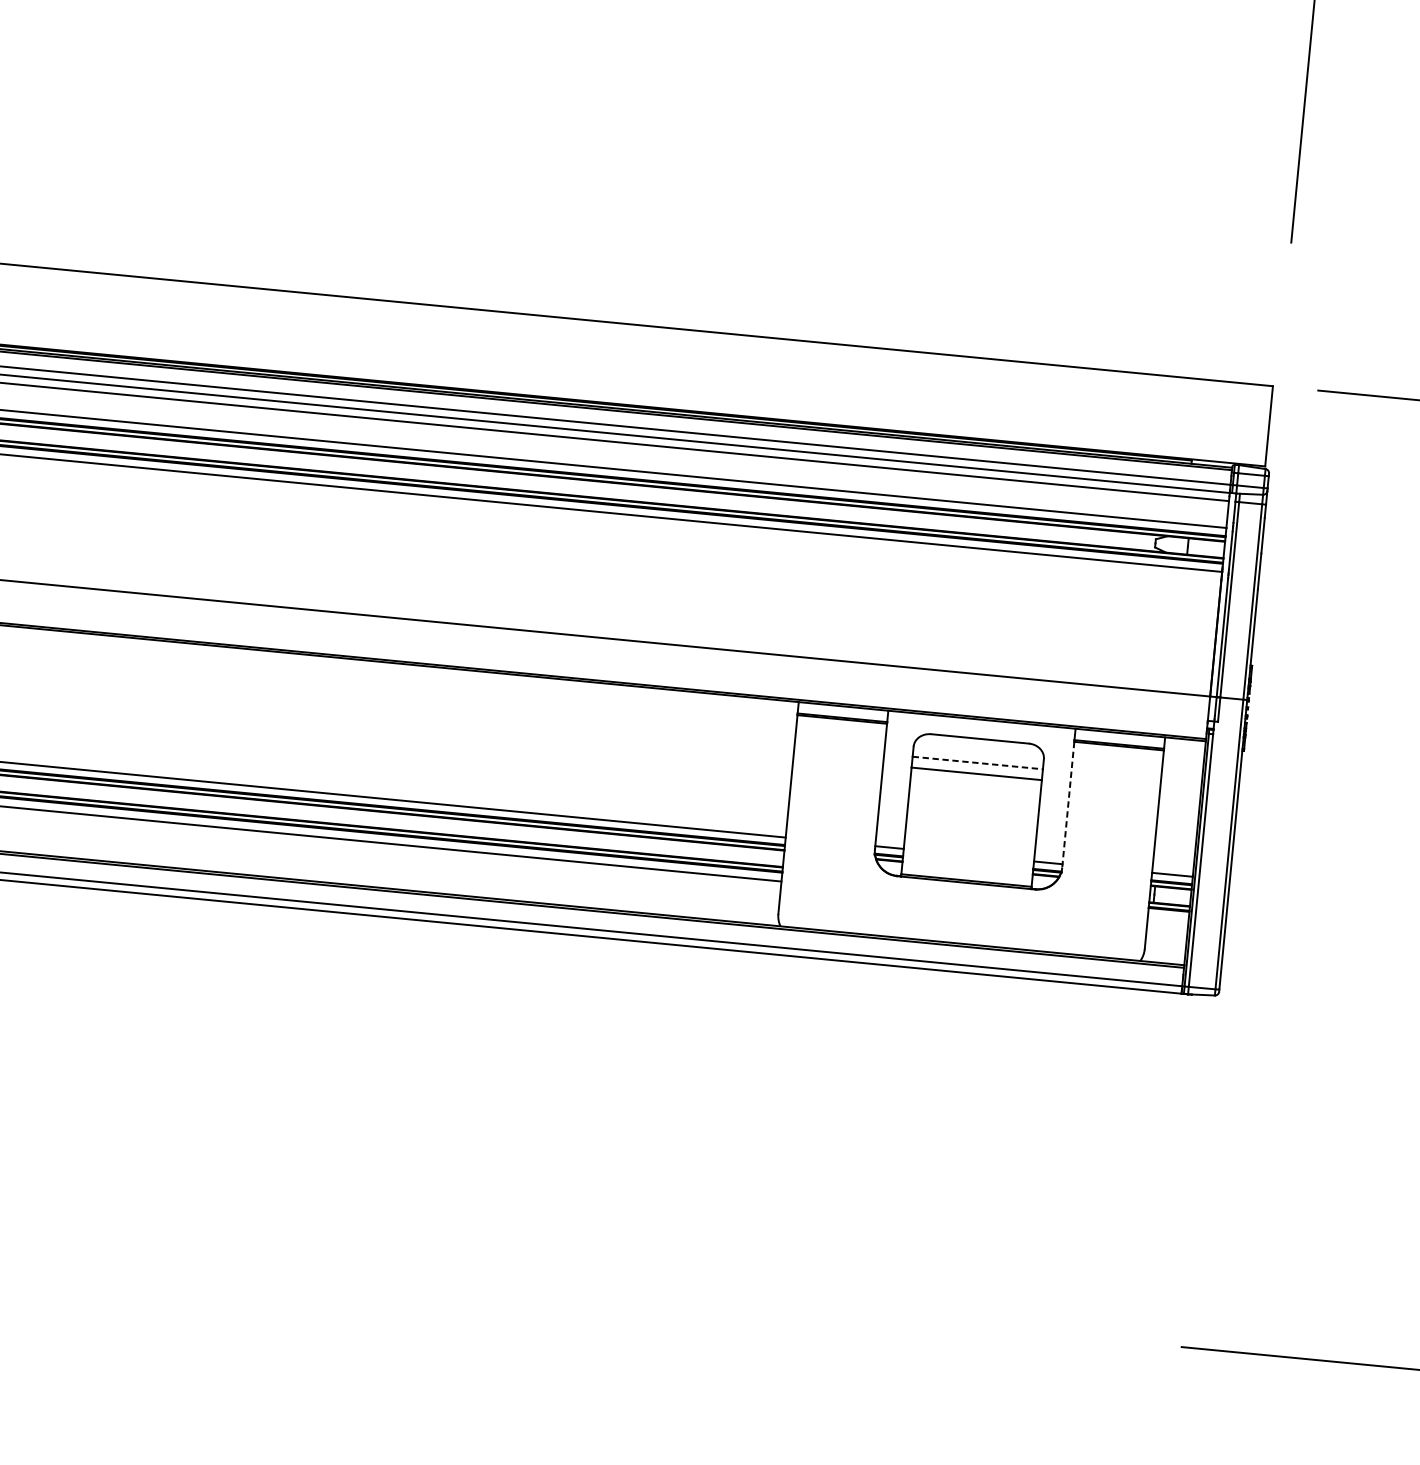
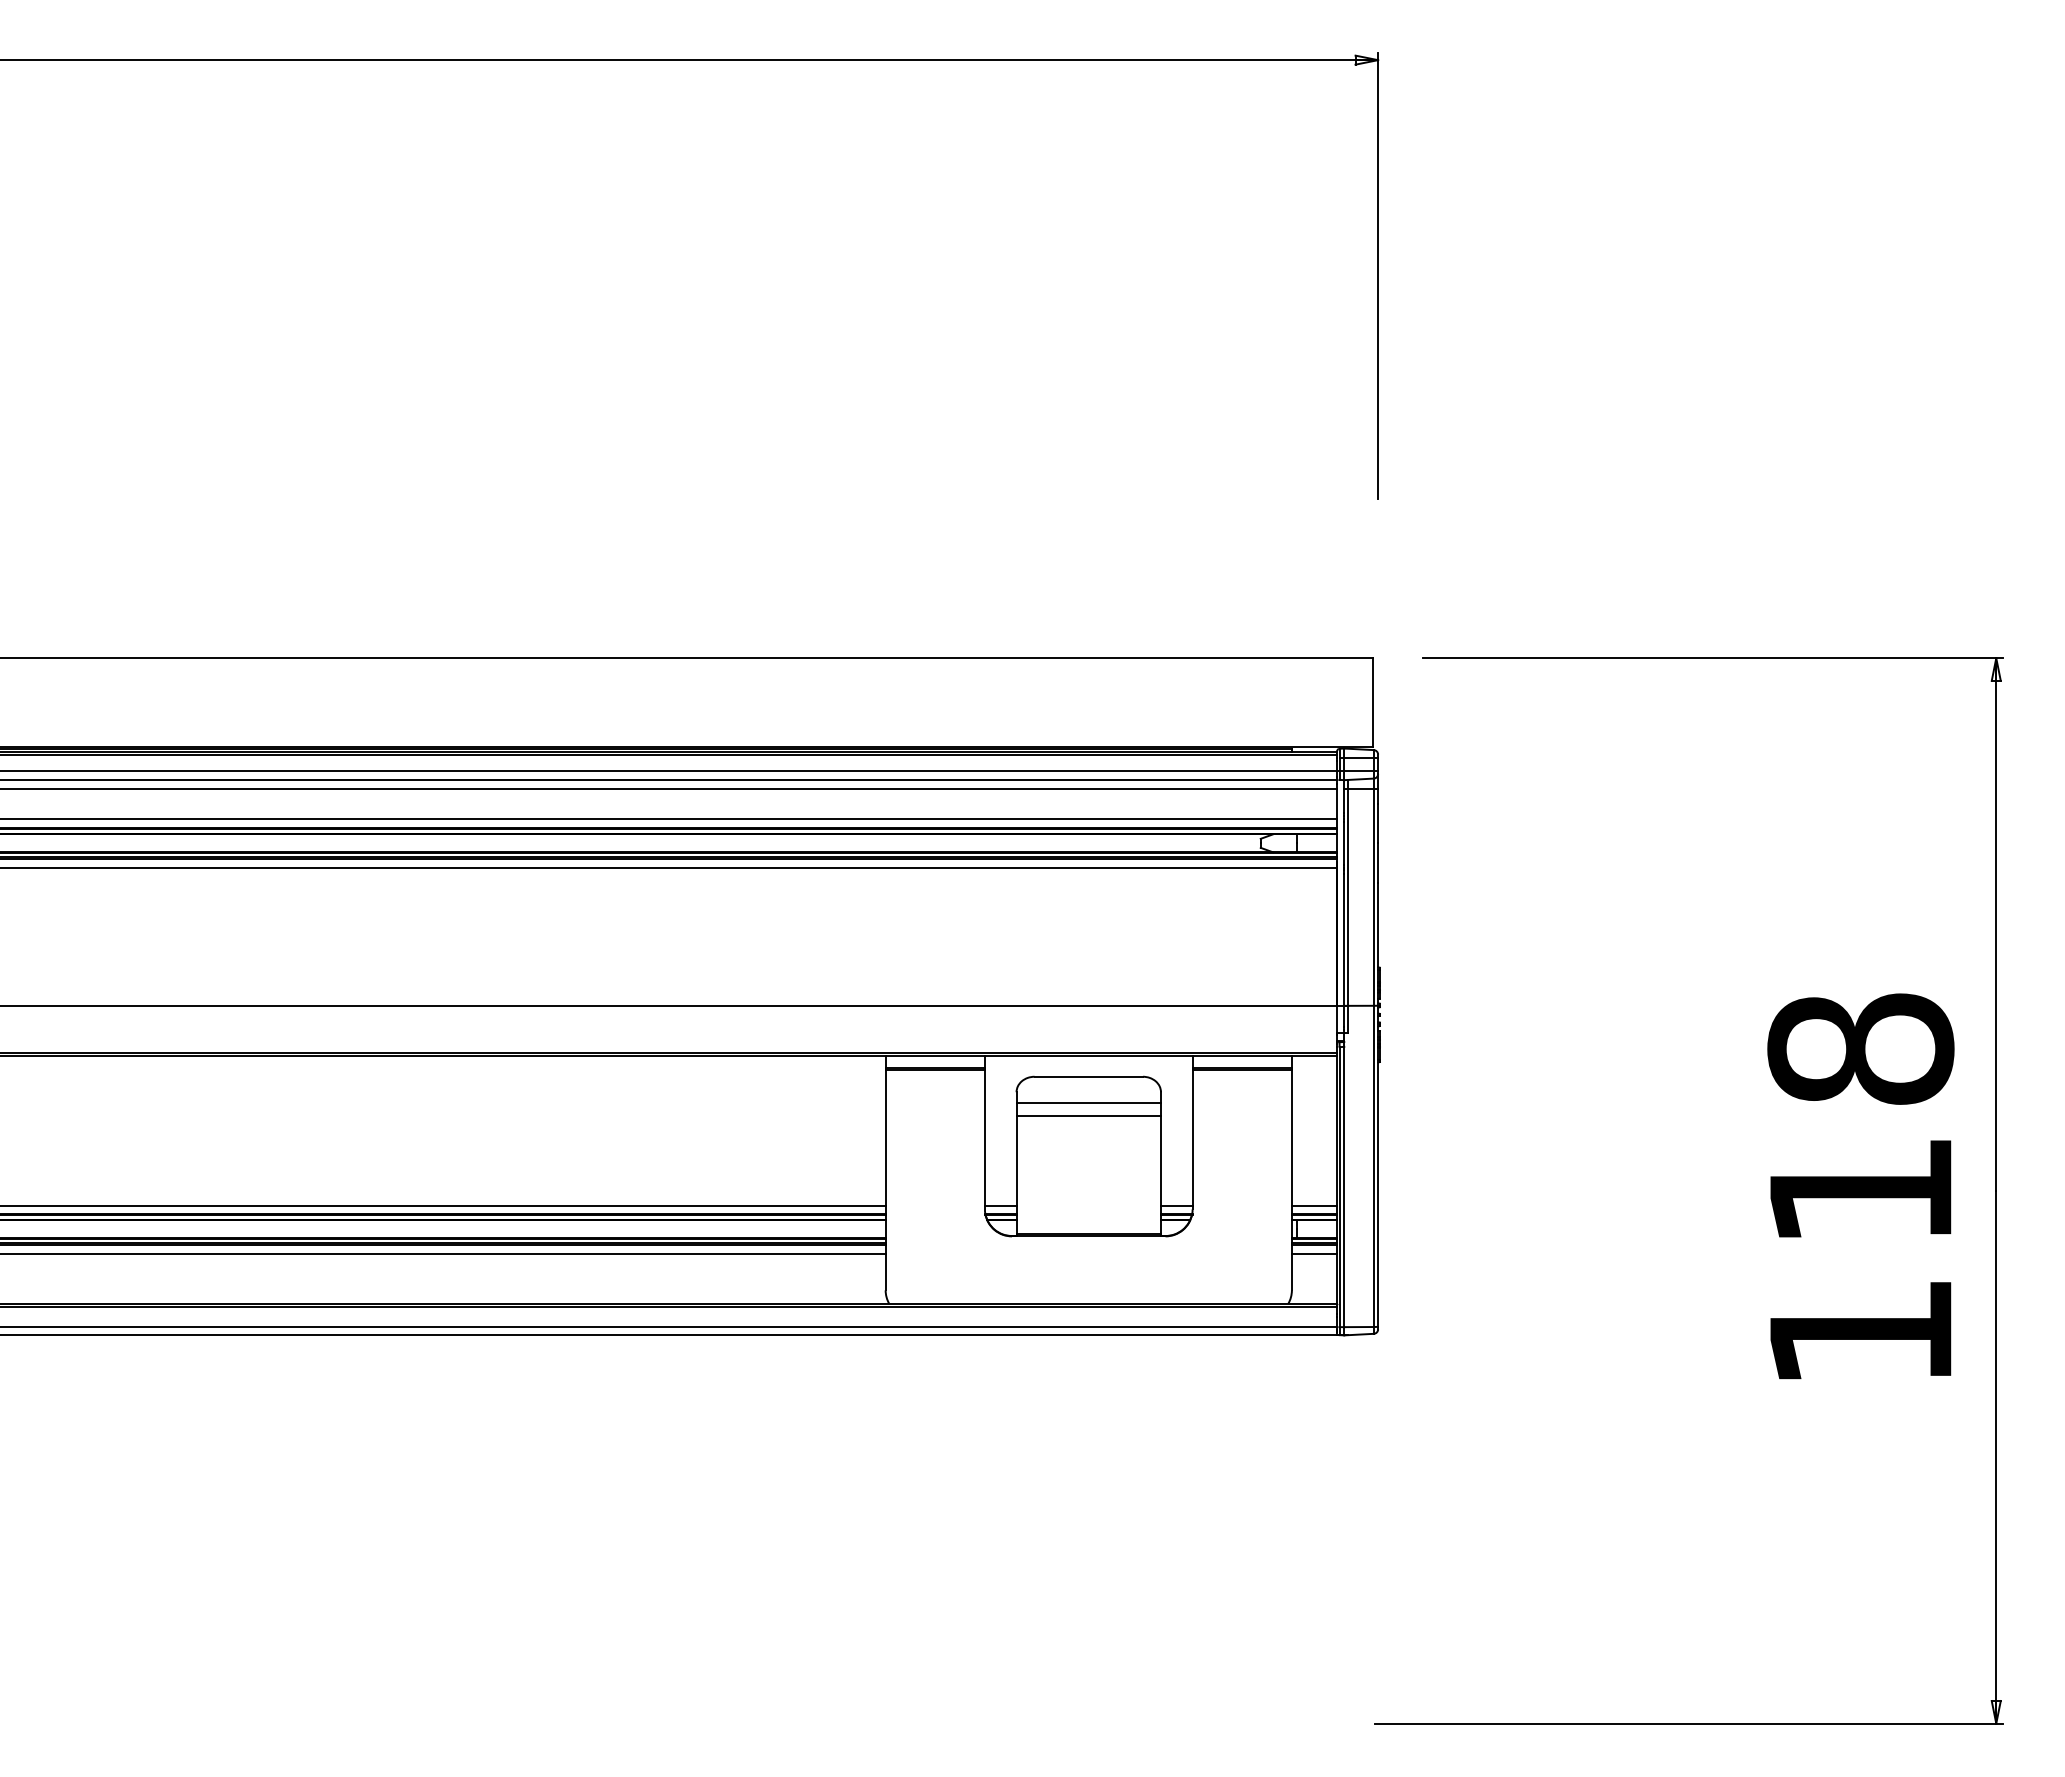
line: (978, 763) -> (1089, 1103), dashed -> solid
line: (1068, 804) -> (1192, 1139), dashed -> solid
line: (1168, 918) -> (1314, 1254), added

